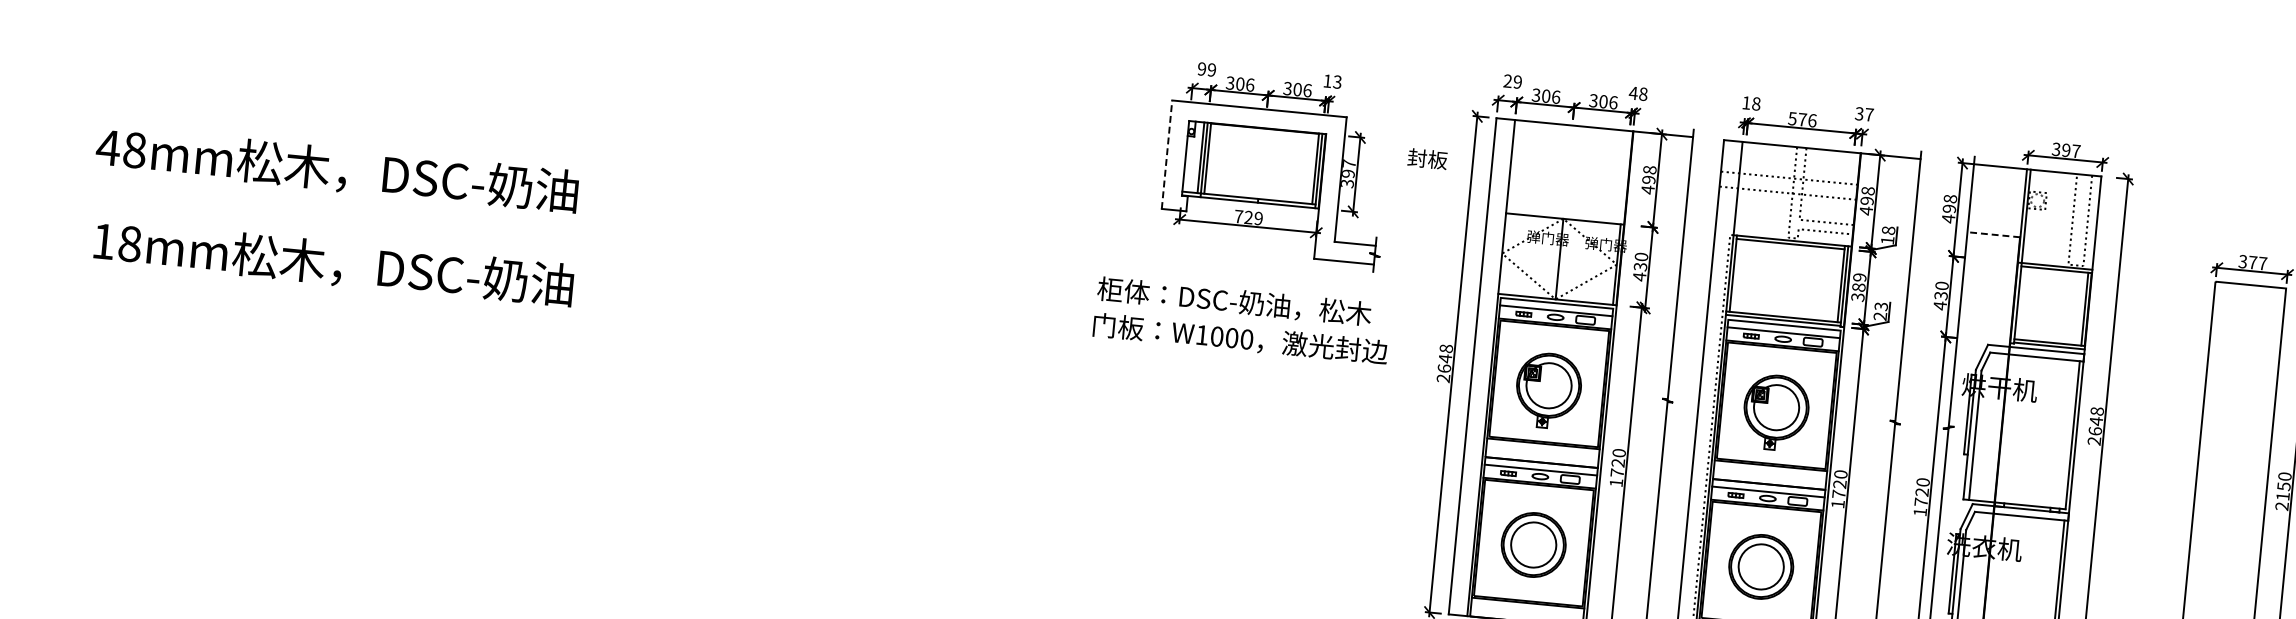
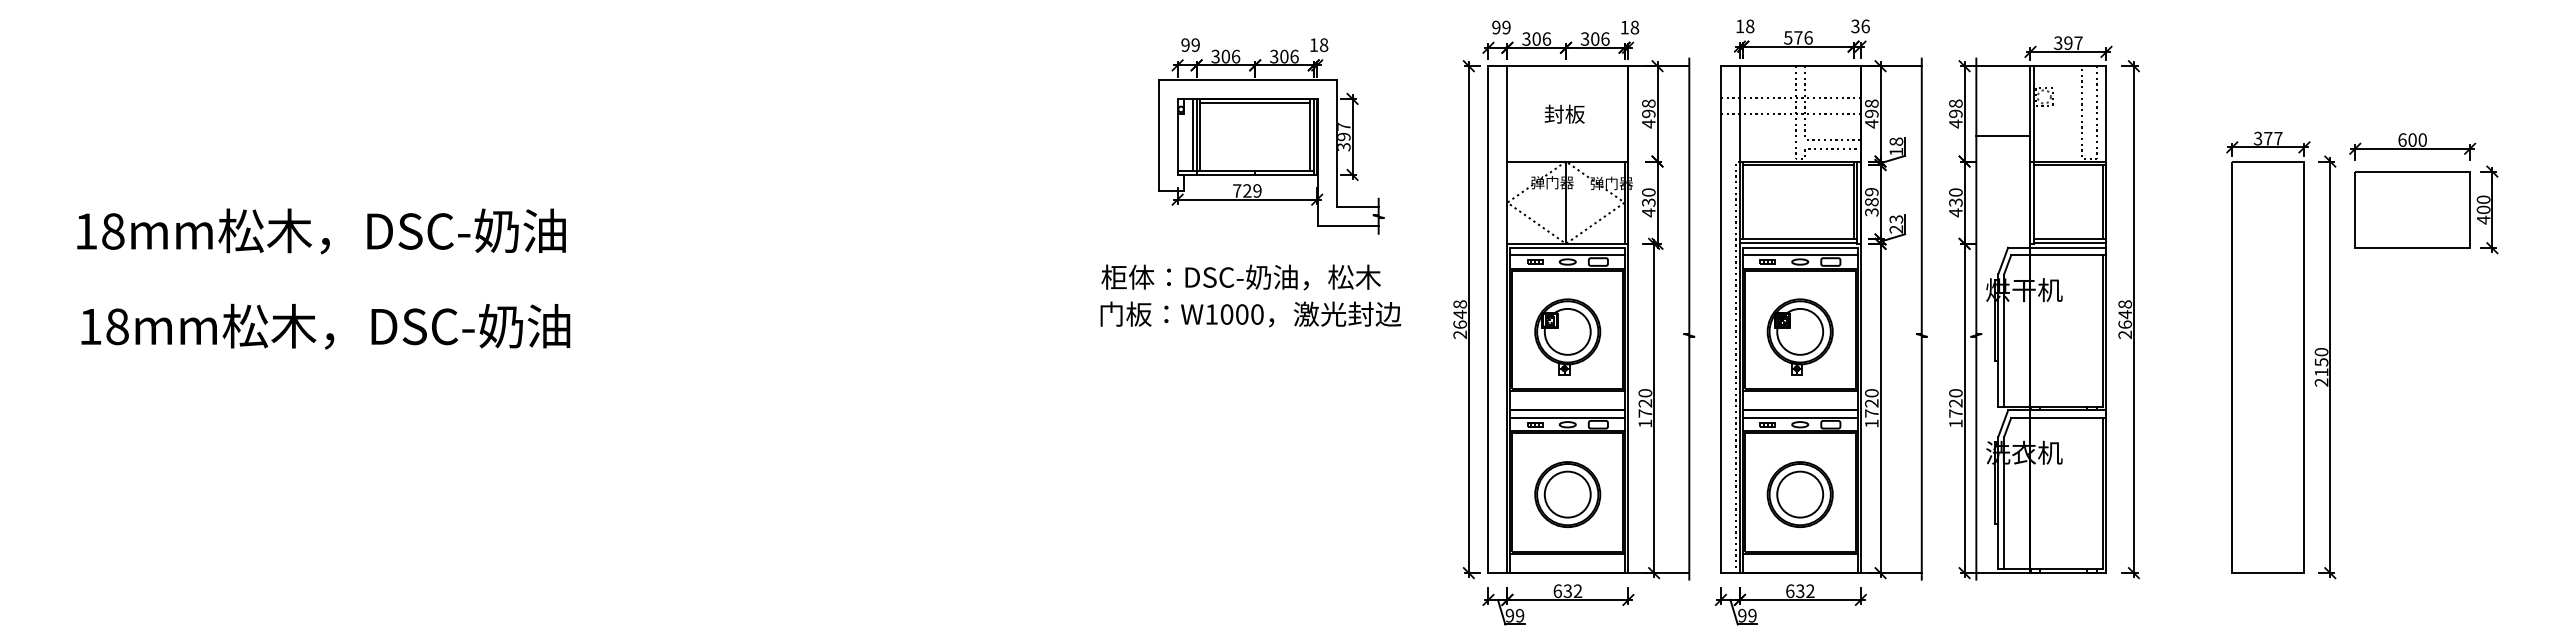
text: (1337, 81) -> (1323, 44), 13 -> 18
text: (1508, 81) -> (1496, 27), 29 -> 99
text: (1633, 93) -> (1624, 27), 48 -> 18
text: (1869, 114) -> (1865, 26), 37 -> 36
line: (1265, 131) -> (1255, 102), added
text: (108, 147) -> (86, 231), 48mm -> 18mm
line: (1167, 153) -> (1158, 134), dashed -> solid
text: (1427, 158) -> (1564, 113), moved
line: (1994, 234) -> (2003, 135), dashed -> solid

